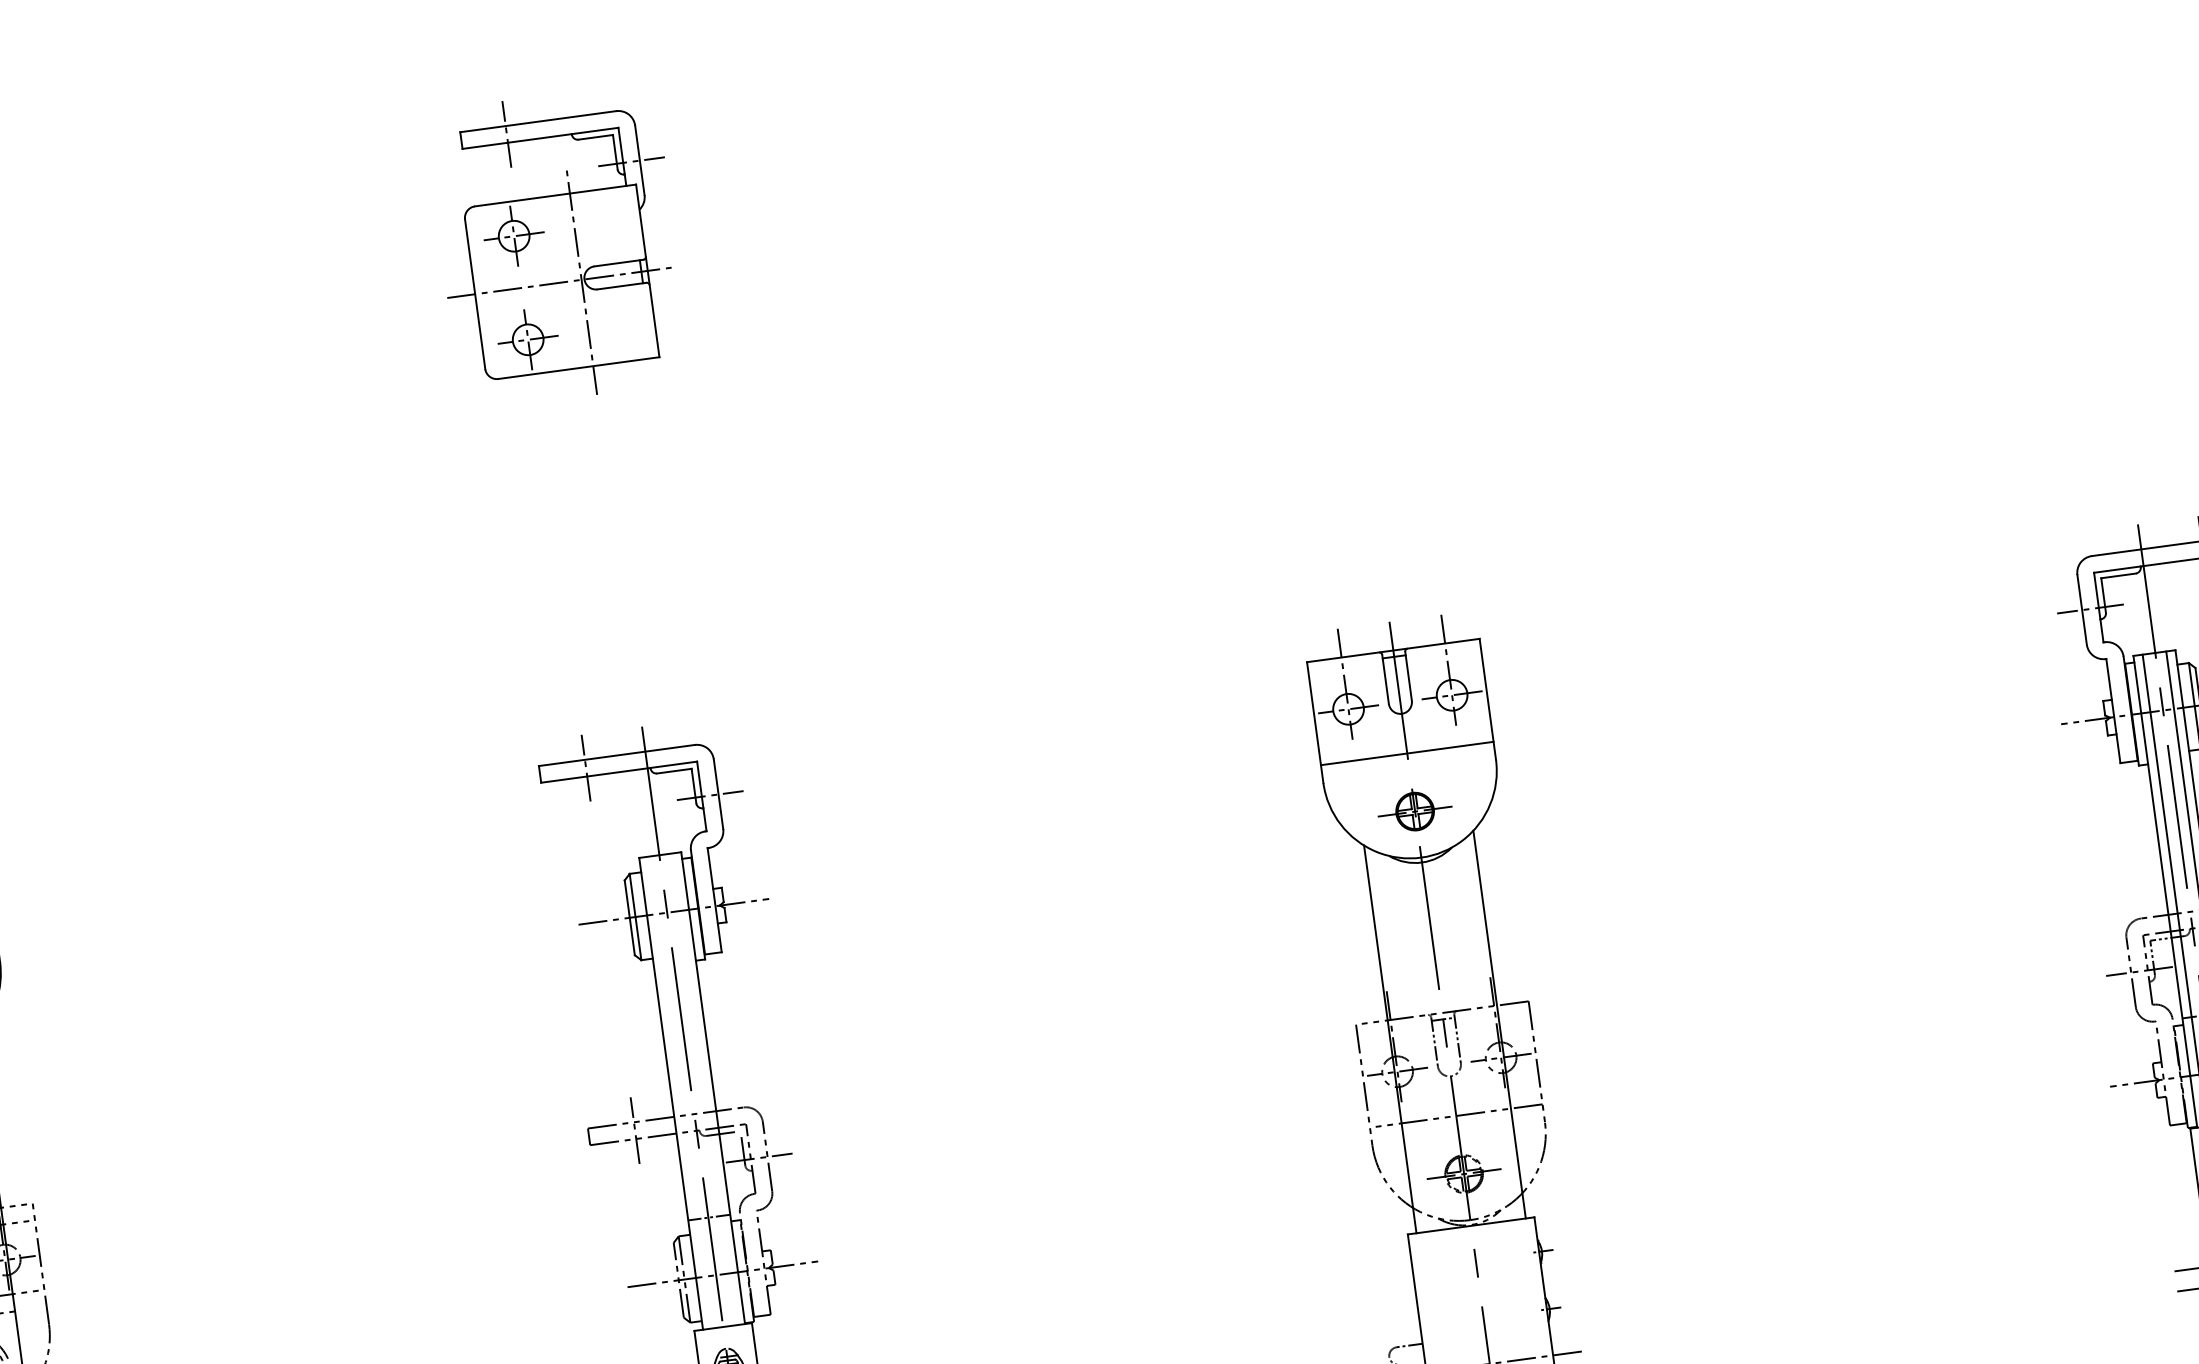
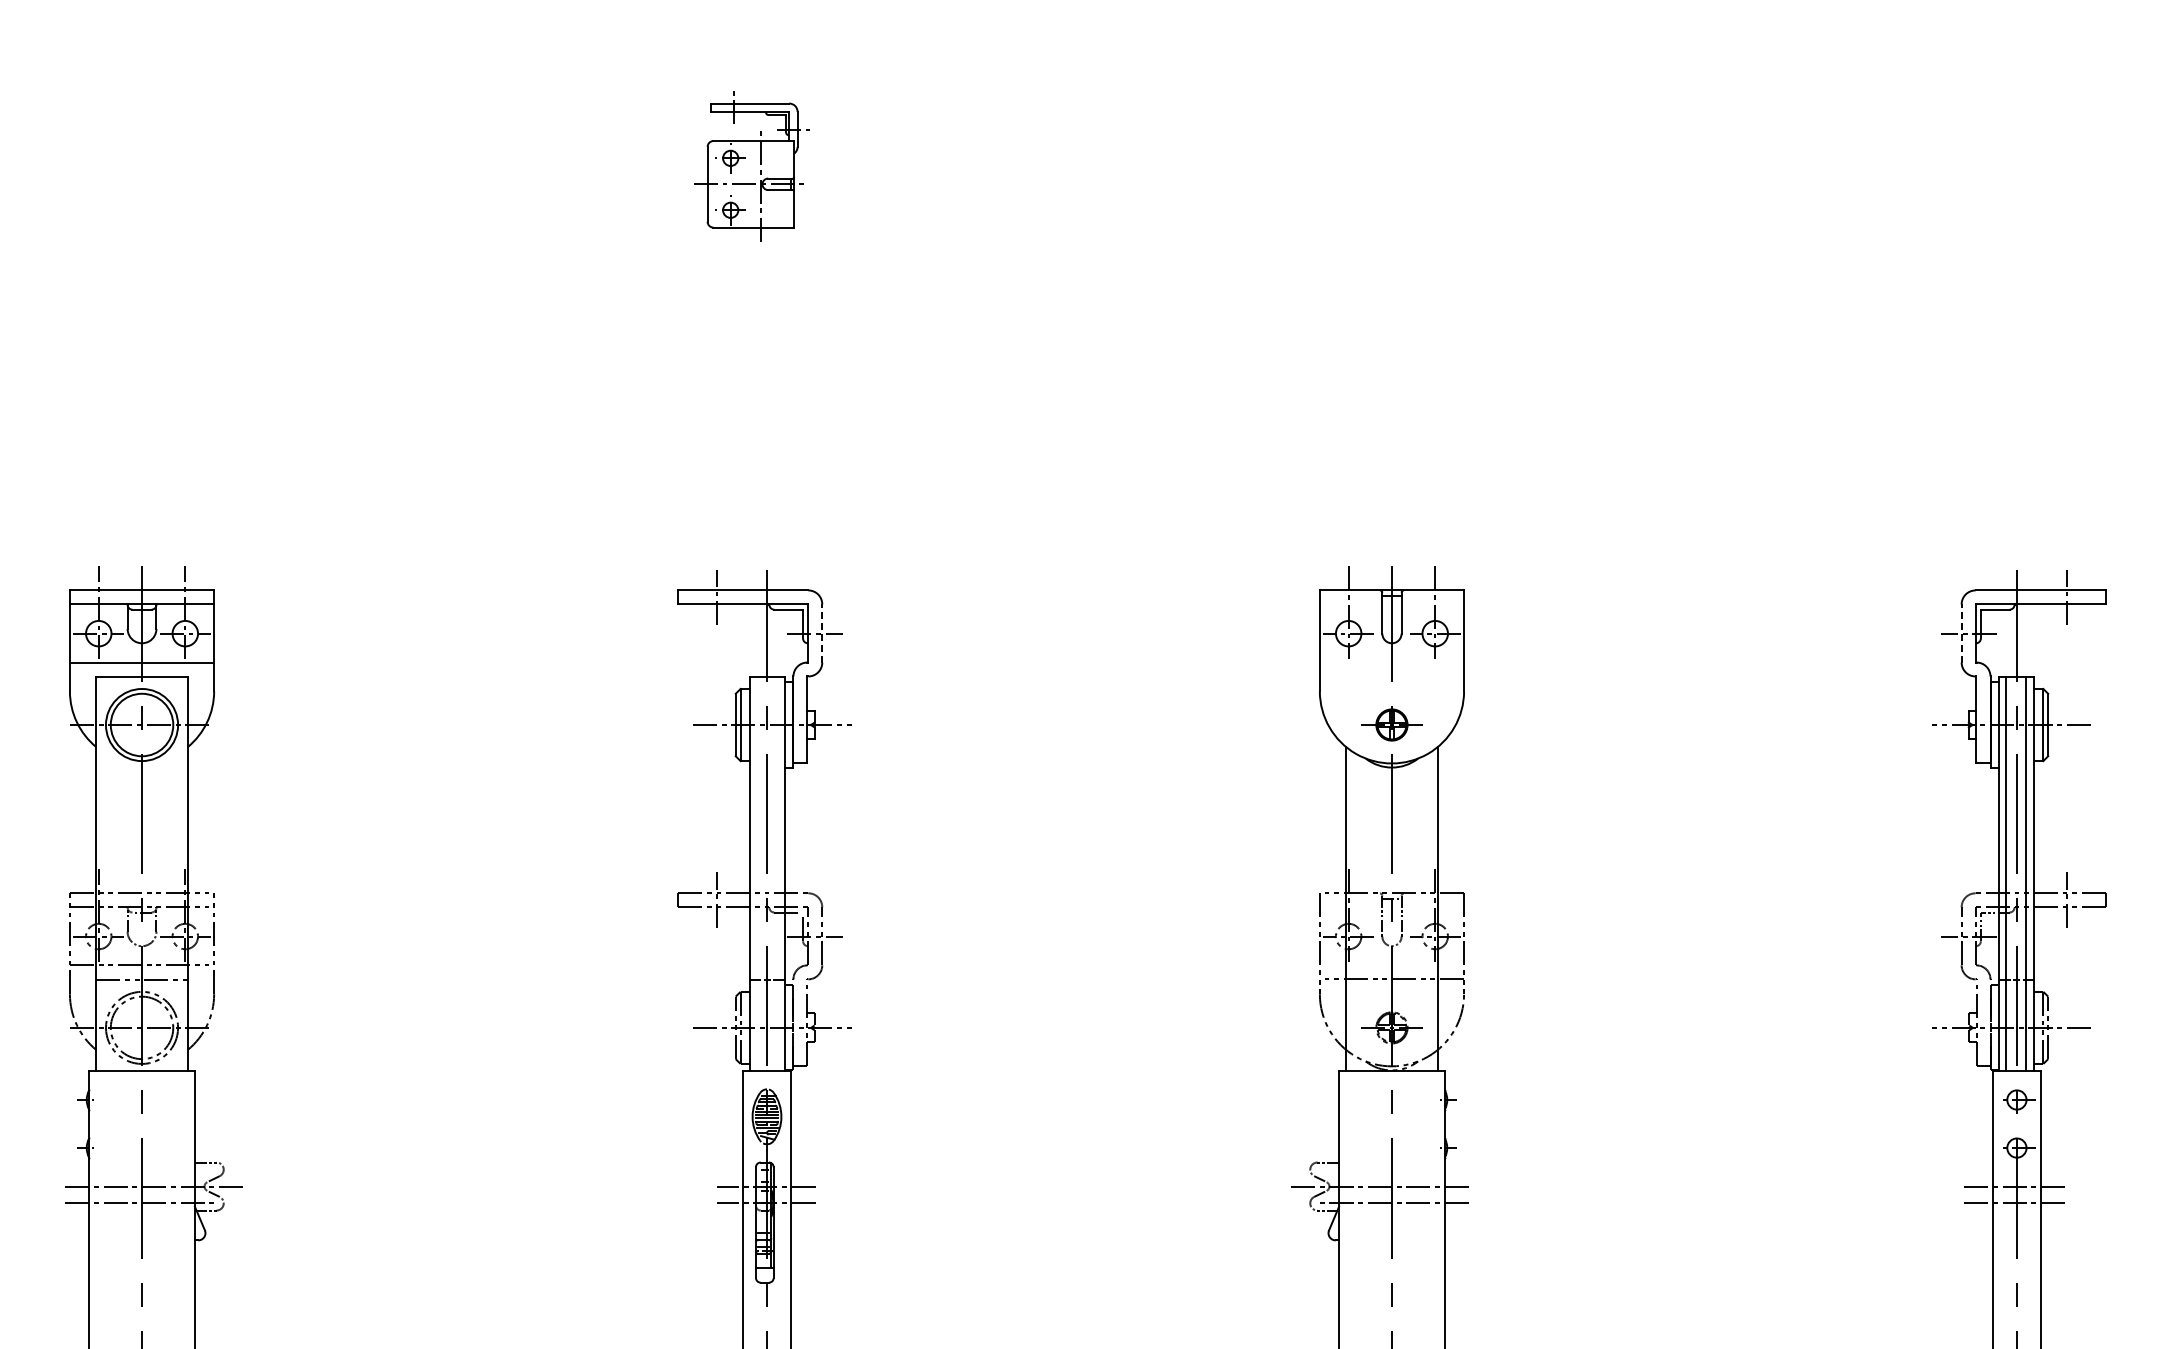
part: (558, 246) -> (751, 166), size x0.6
line: (2081, 608) -> (1961, 632), solid -> dashed
line: (1406, 753) -> (1391, 676), removed
line: (718, 793) -> (822, 632), solid -> dashed

